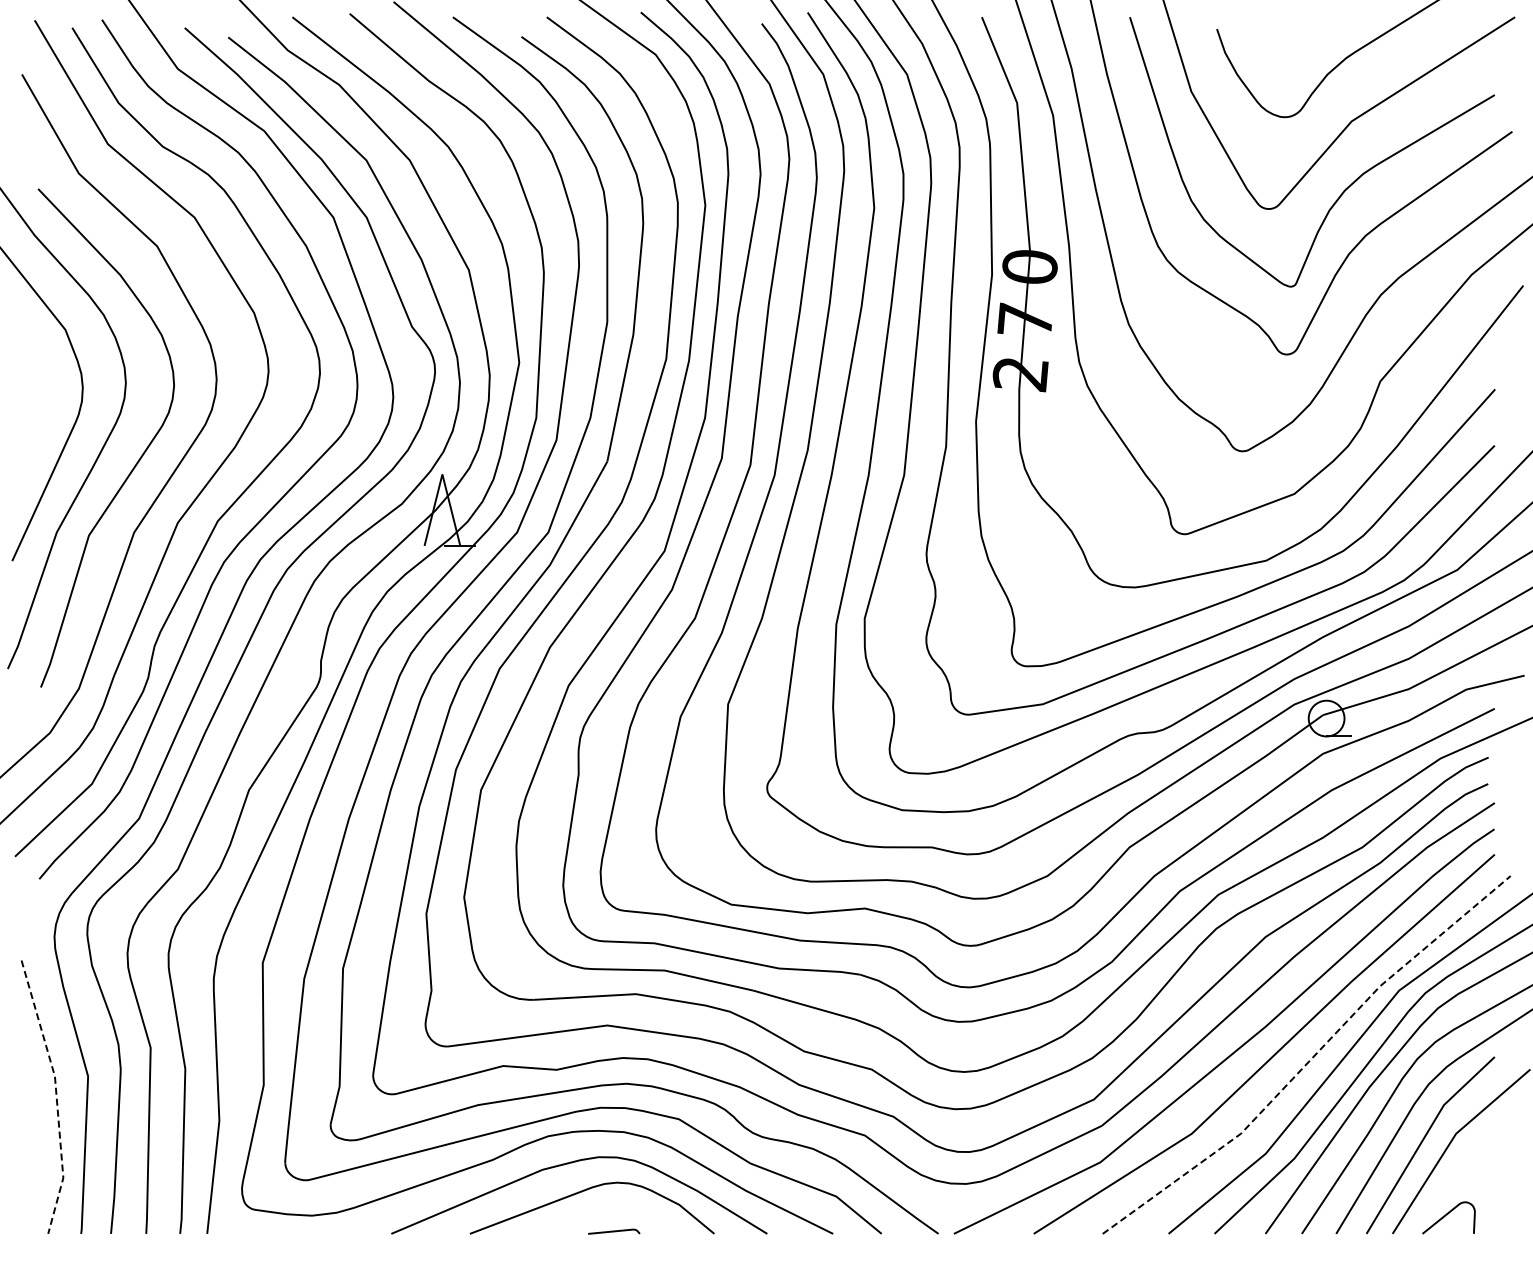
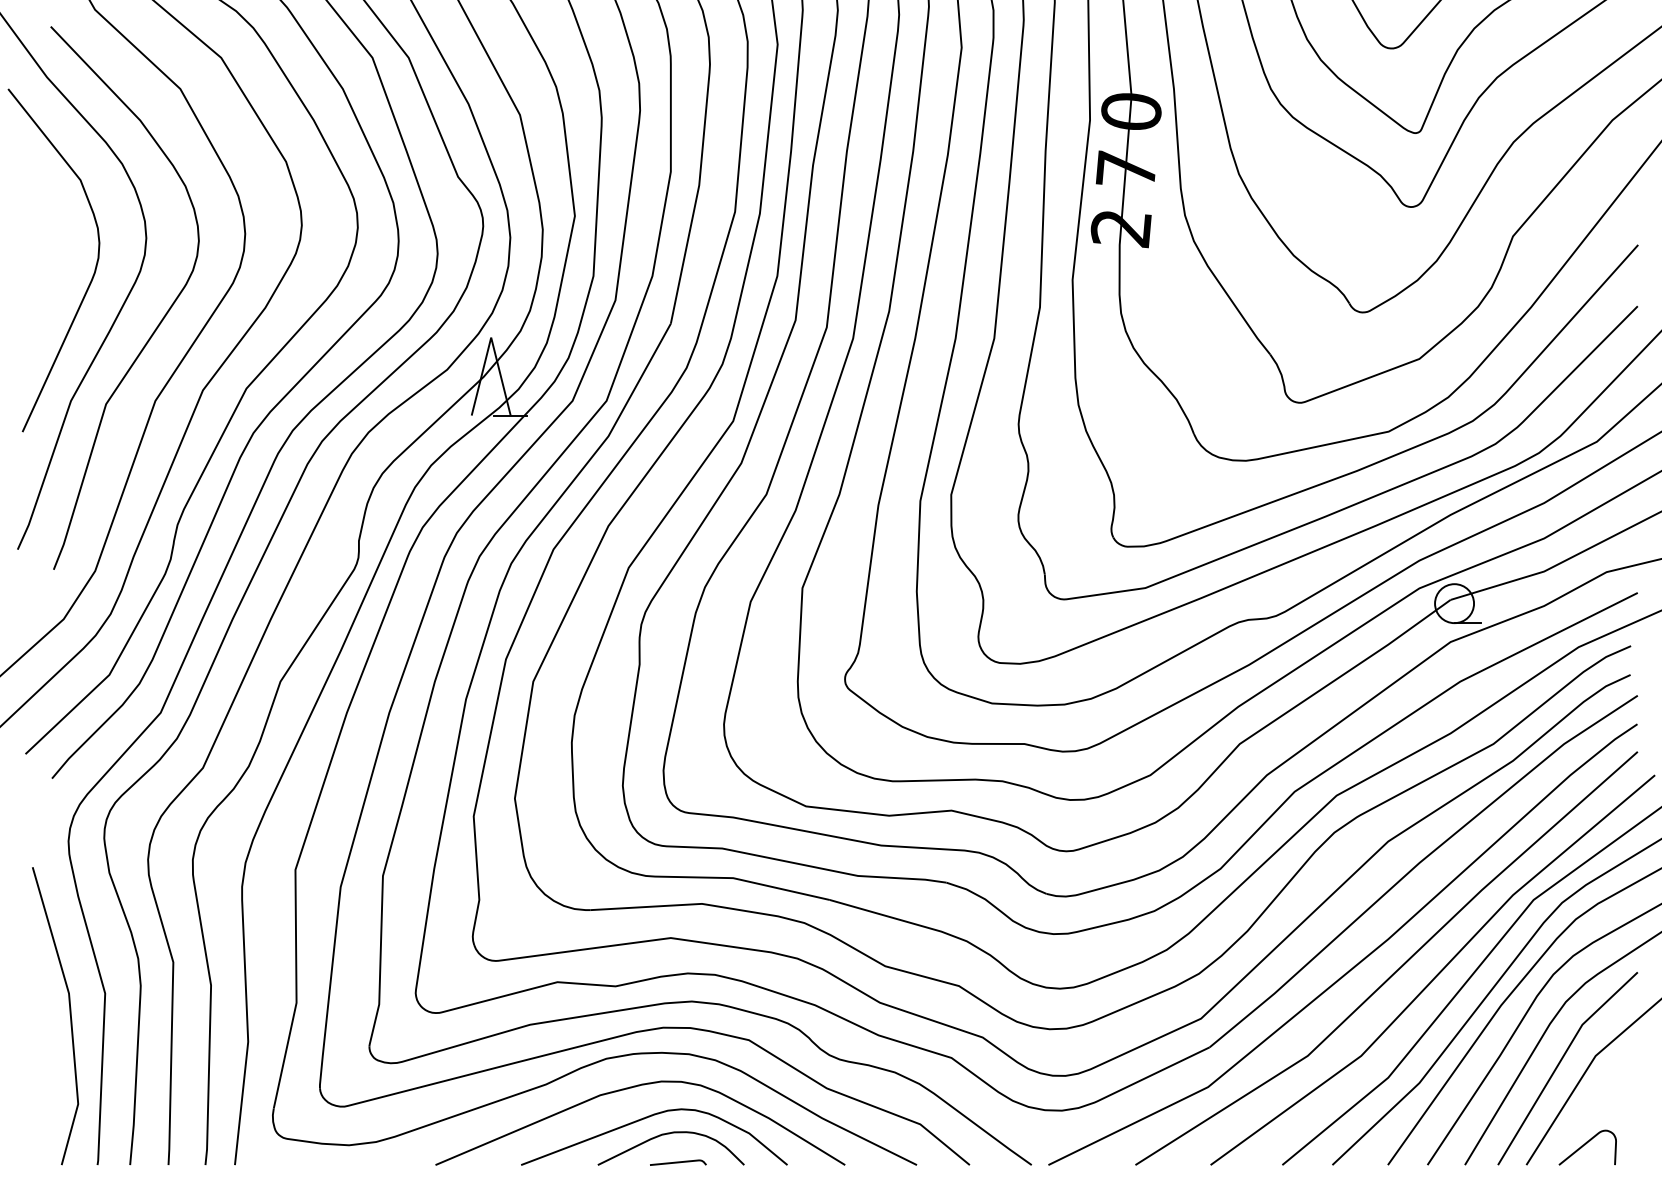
line: (1311, 1059) -> (1438, 975), dashed -> solid
line: (56, 1096) -> (70, 1015), dashed -> solid
curve: (603, 1206) -> (666, 1135), added

